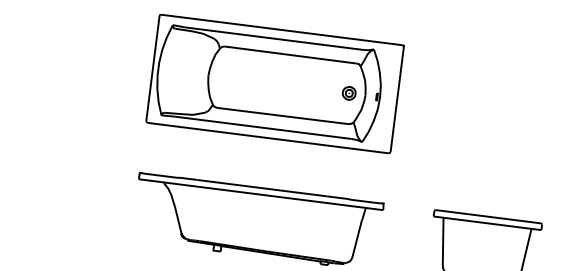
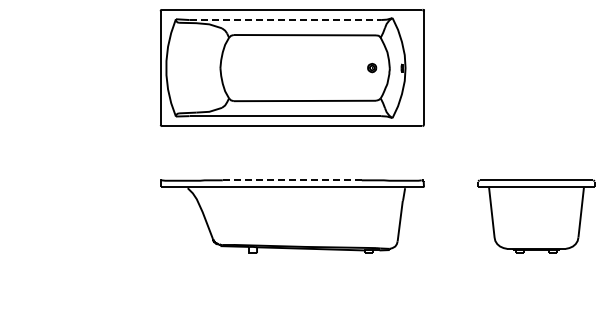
line: (274, 39) -> (285, 20), solid -> dashed
part: (348, 92) -> (371, 67), size x0.6
line: (262, 188) -> (292, 180), solid -> dashed

